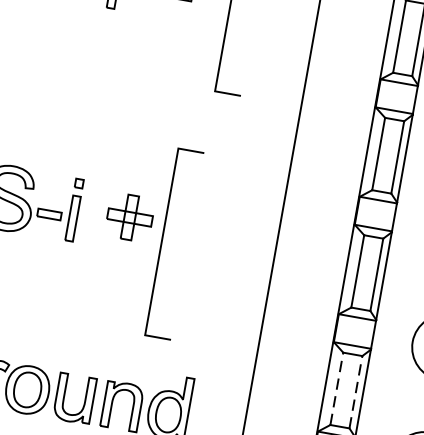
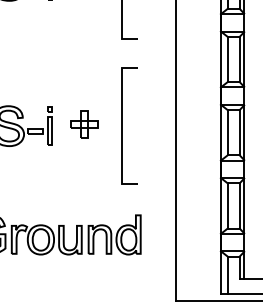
line: (162, 241) -> (122, 125), moved
line: (336, 388) -> (227, 205), dashed -> solid
line: (355, 391) -> (239, 205), dashed -> solid

